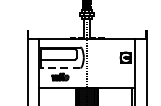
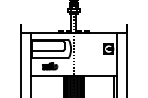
line: (60, 68) -> (50, 58), dashed -> solid

